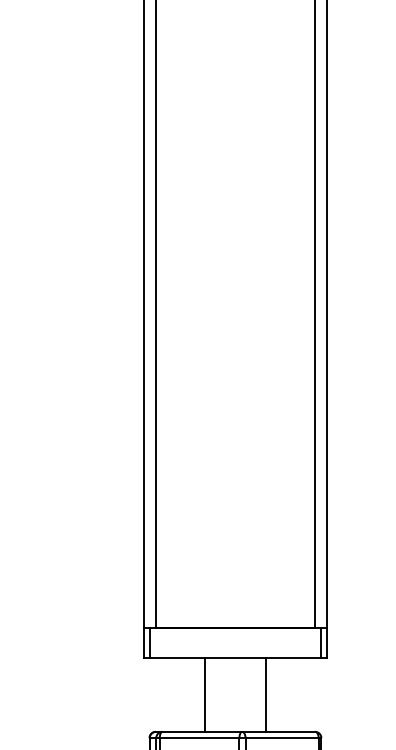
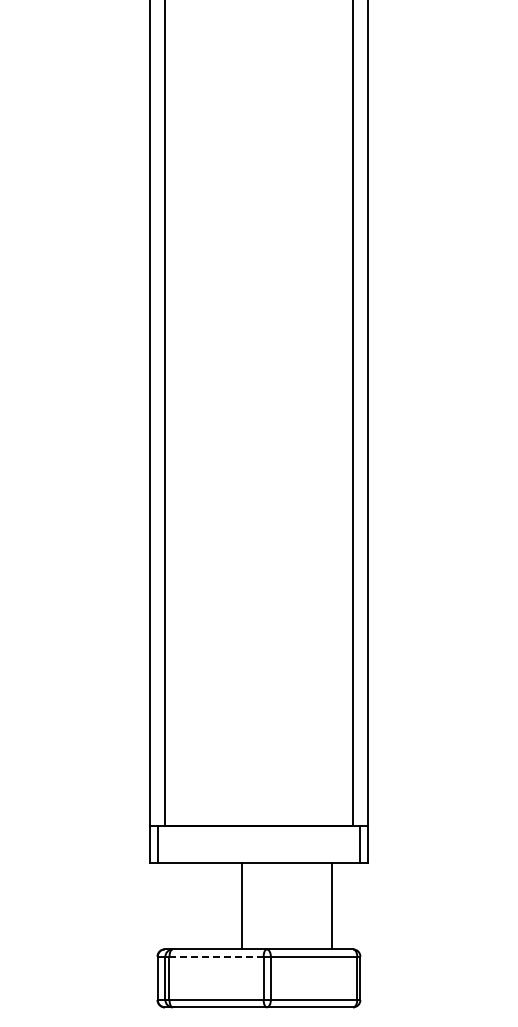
line: (204, 694) -> (241, 905), moved
line: (266, 694) -> (332, 905), moved
line: (200, 737) -> (217, 956), solid -> dashed

